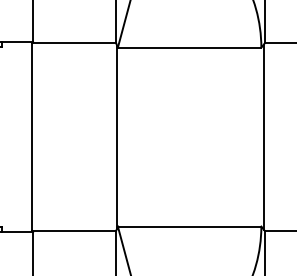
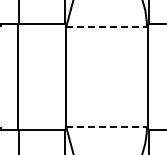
line: (191, 47) -> (107, 26), solid -> dashed
line: (191, 227) -> (107, 127), solid -> dashed

